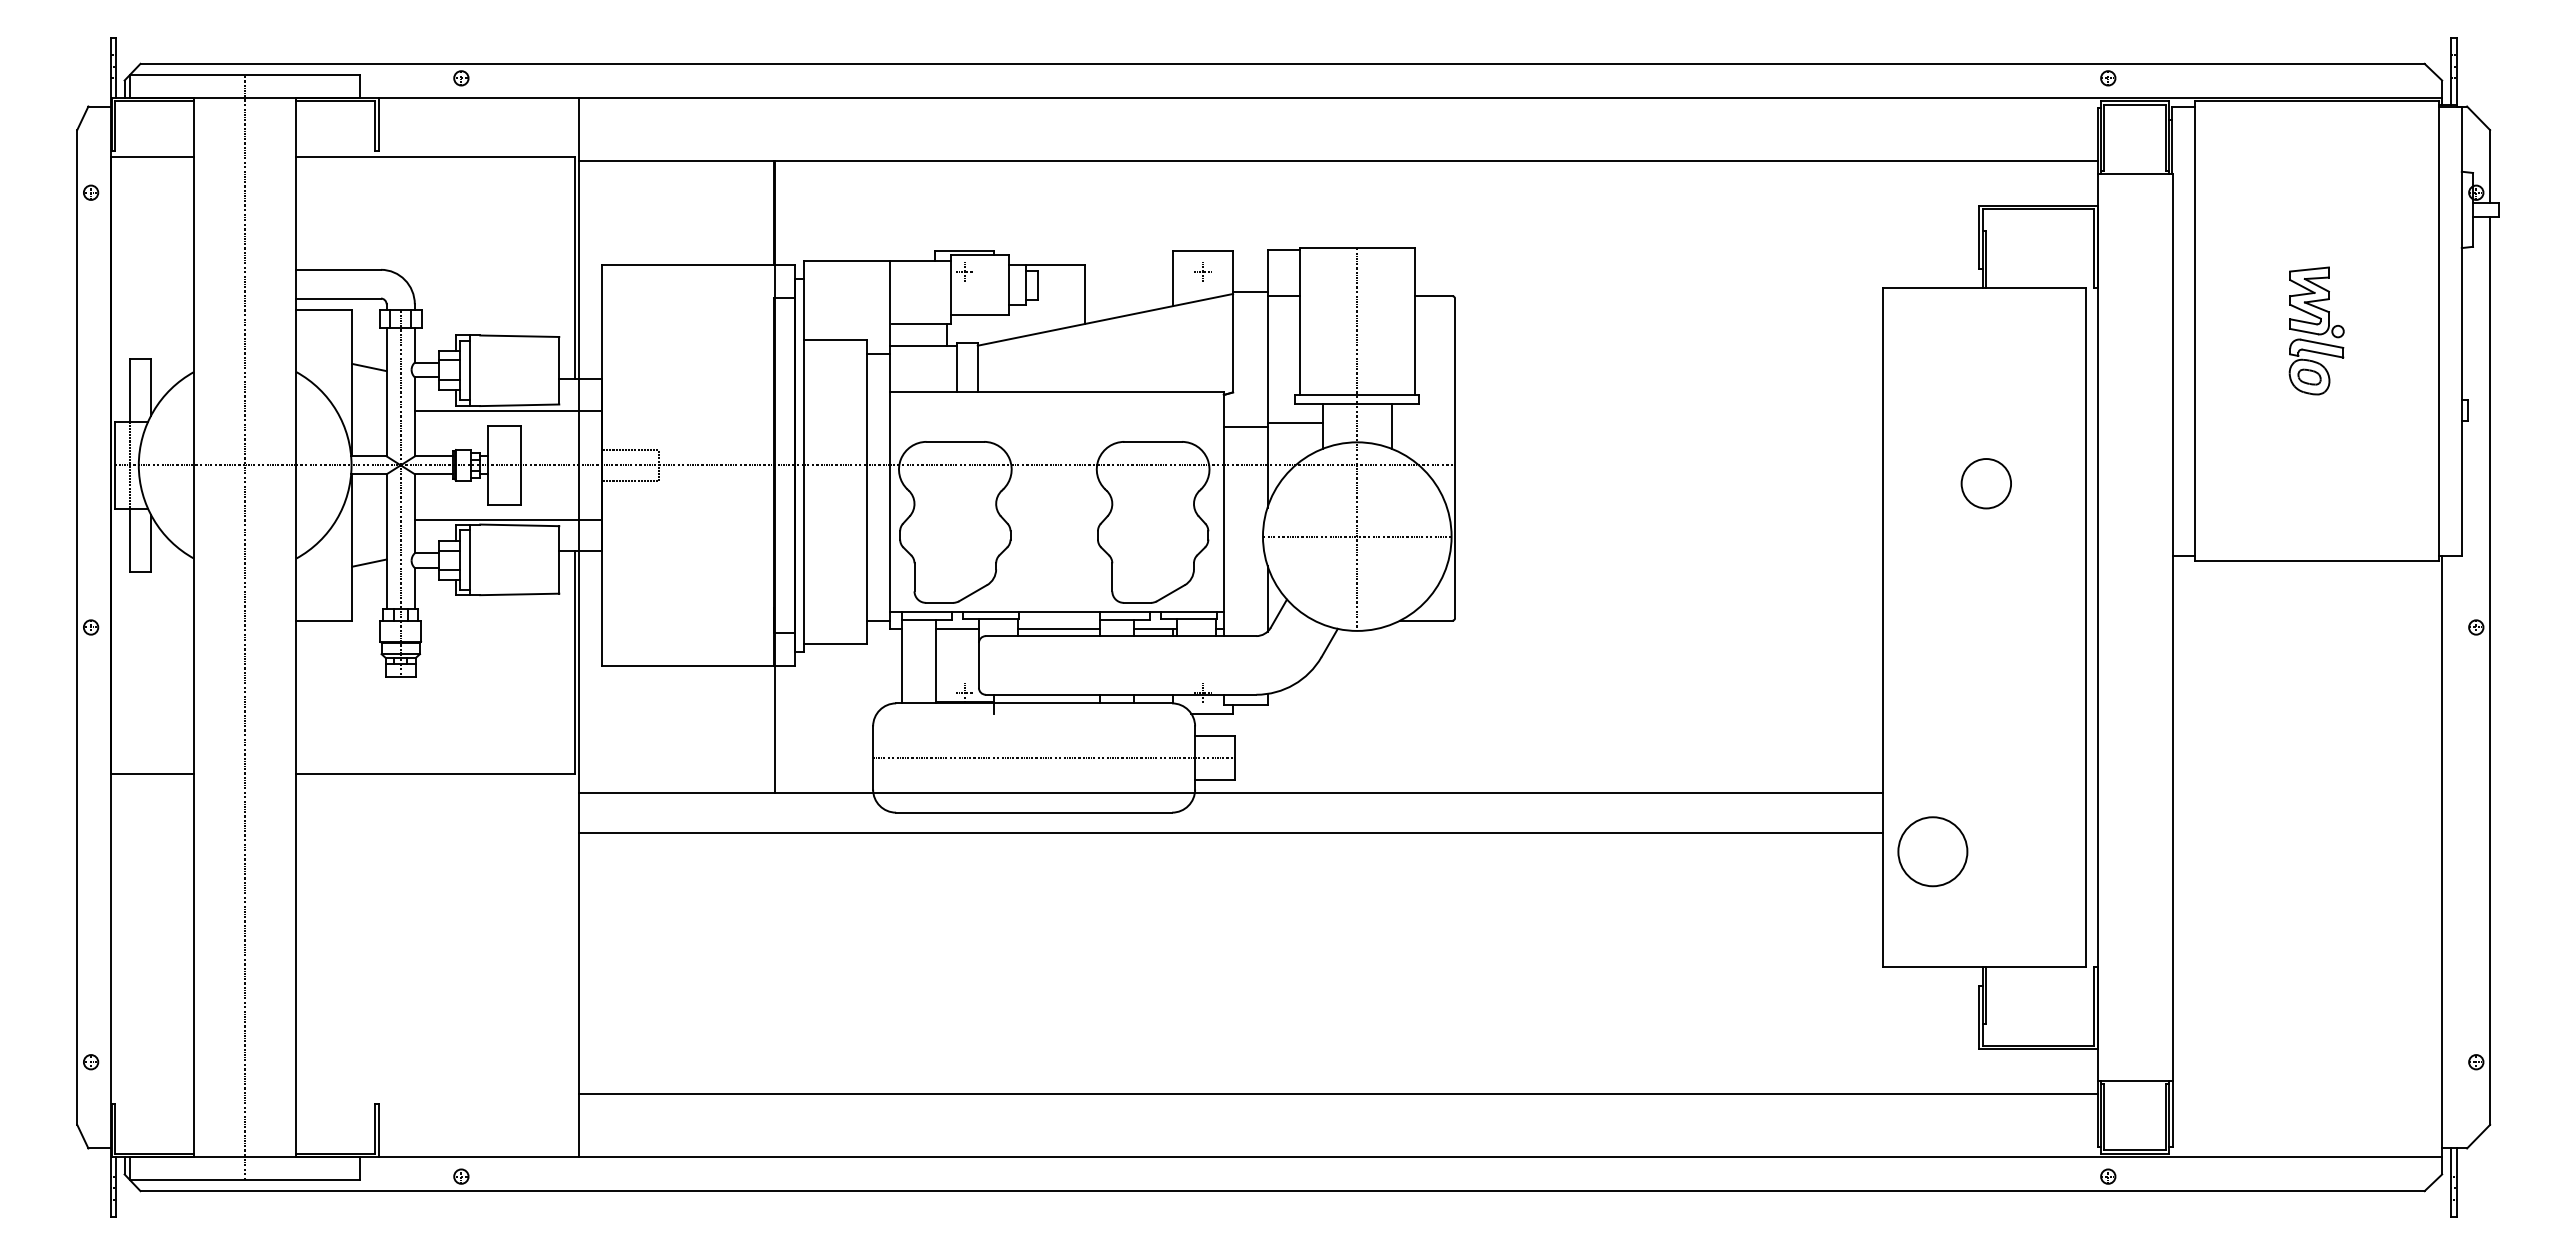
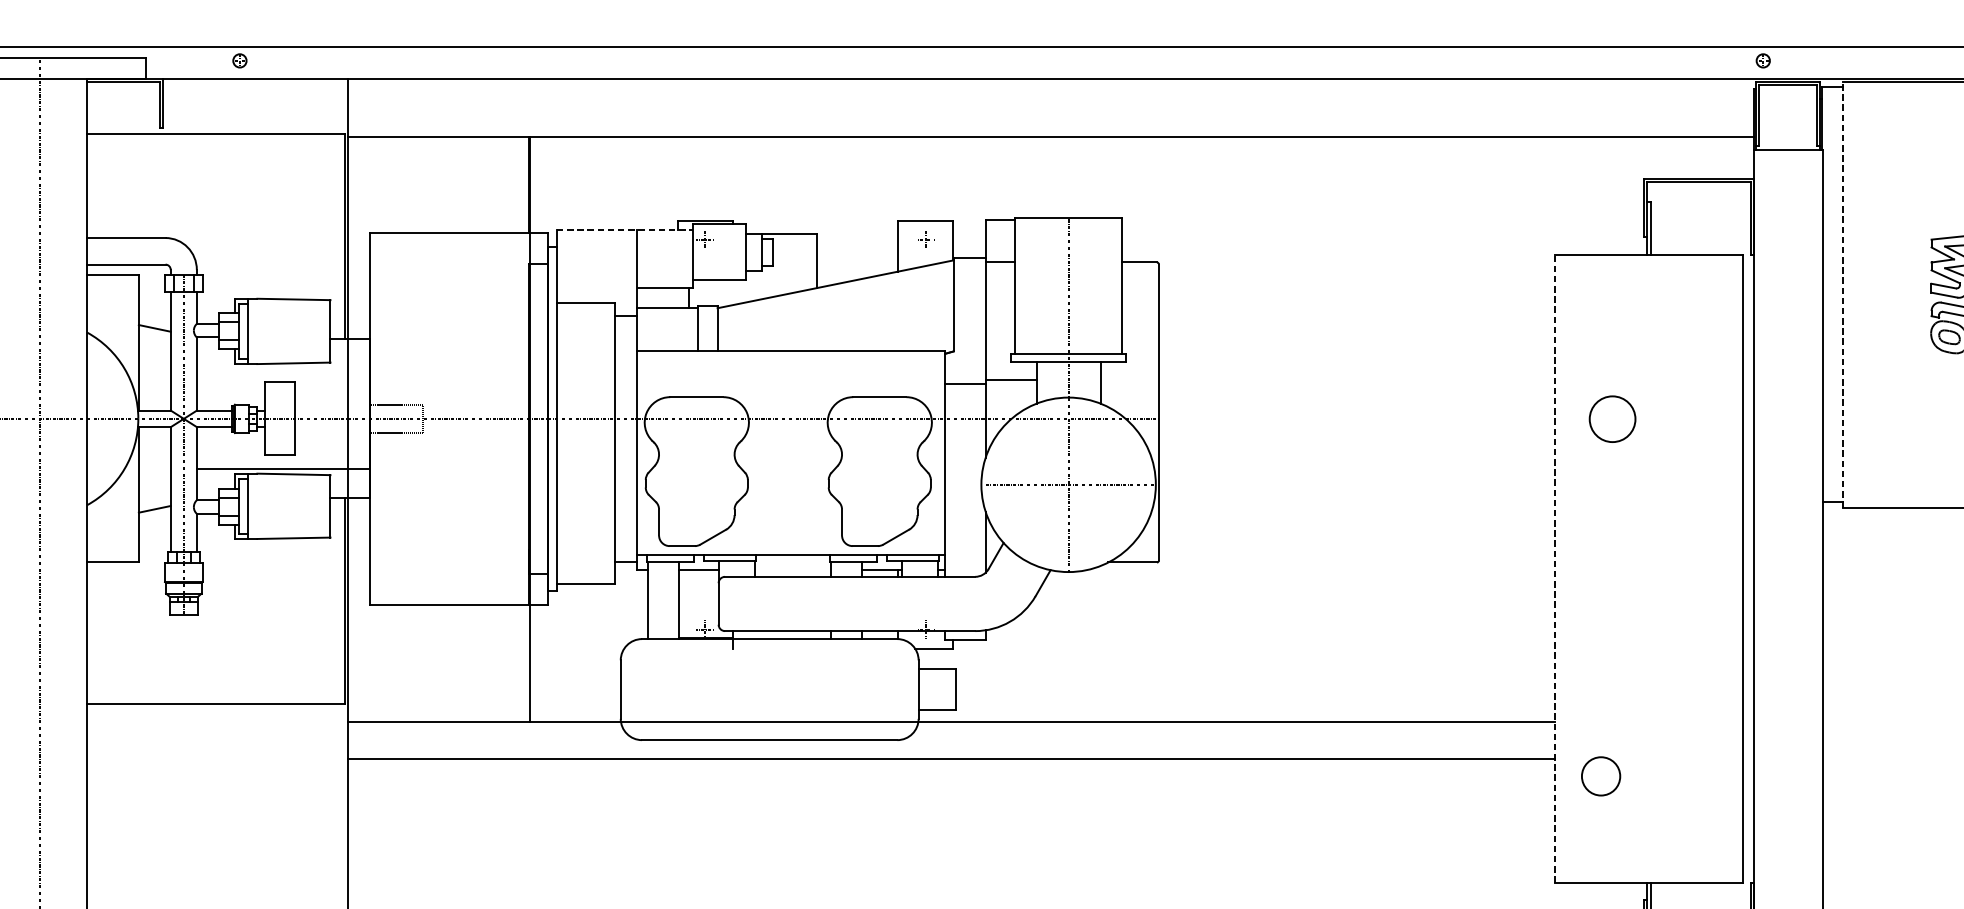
line: (877, 260) -> (624, 229), solid -> dashed
line: (2194, 330) -> (1843, 294), solid -> dashed
line: (507, 411) -> (282, 369), removed
circle: (1985, 483) -> (1611, 419), moved
line: (1882, 627) -> (1554, 568), solid -> dashed
line: (1059, 628) -> (793, 569), removed
line: (1054, 758) -> (788, 690), removed
circle: (1932, 851) -> (1600, 776), size x0.6

